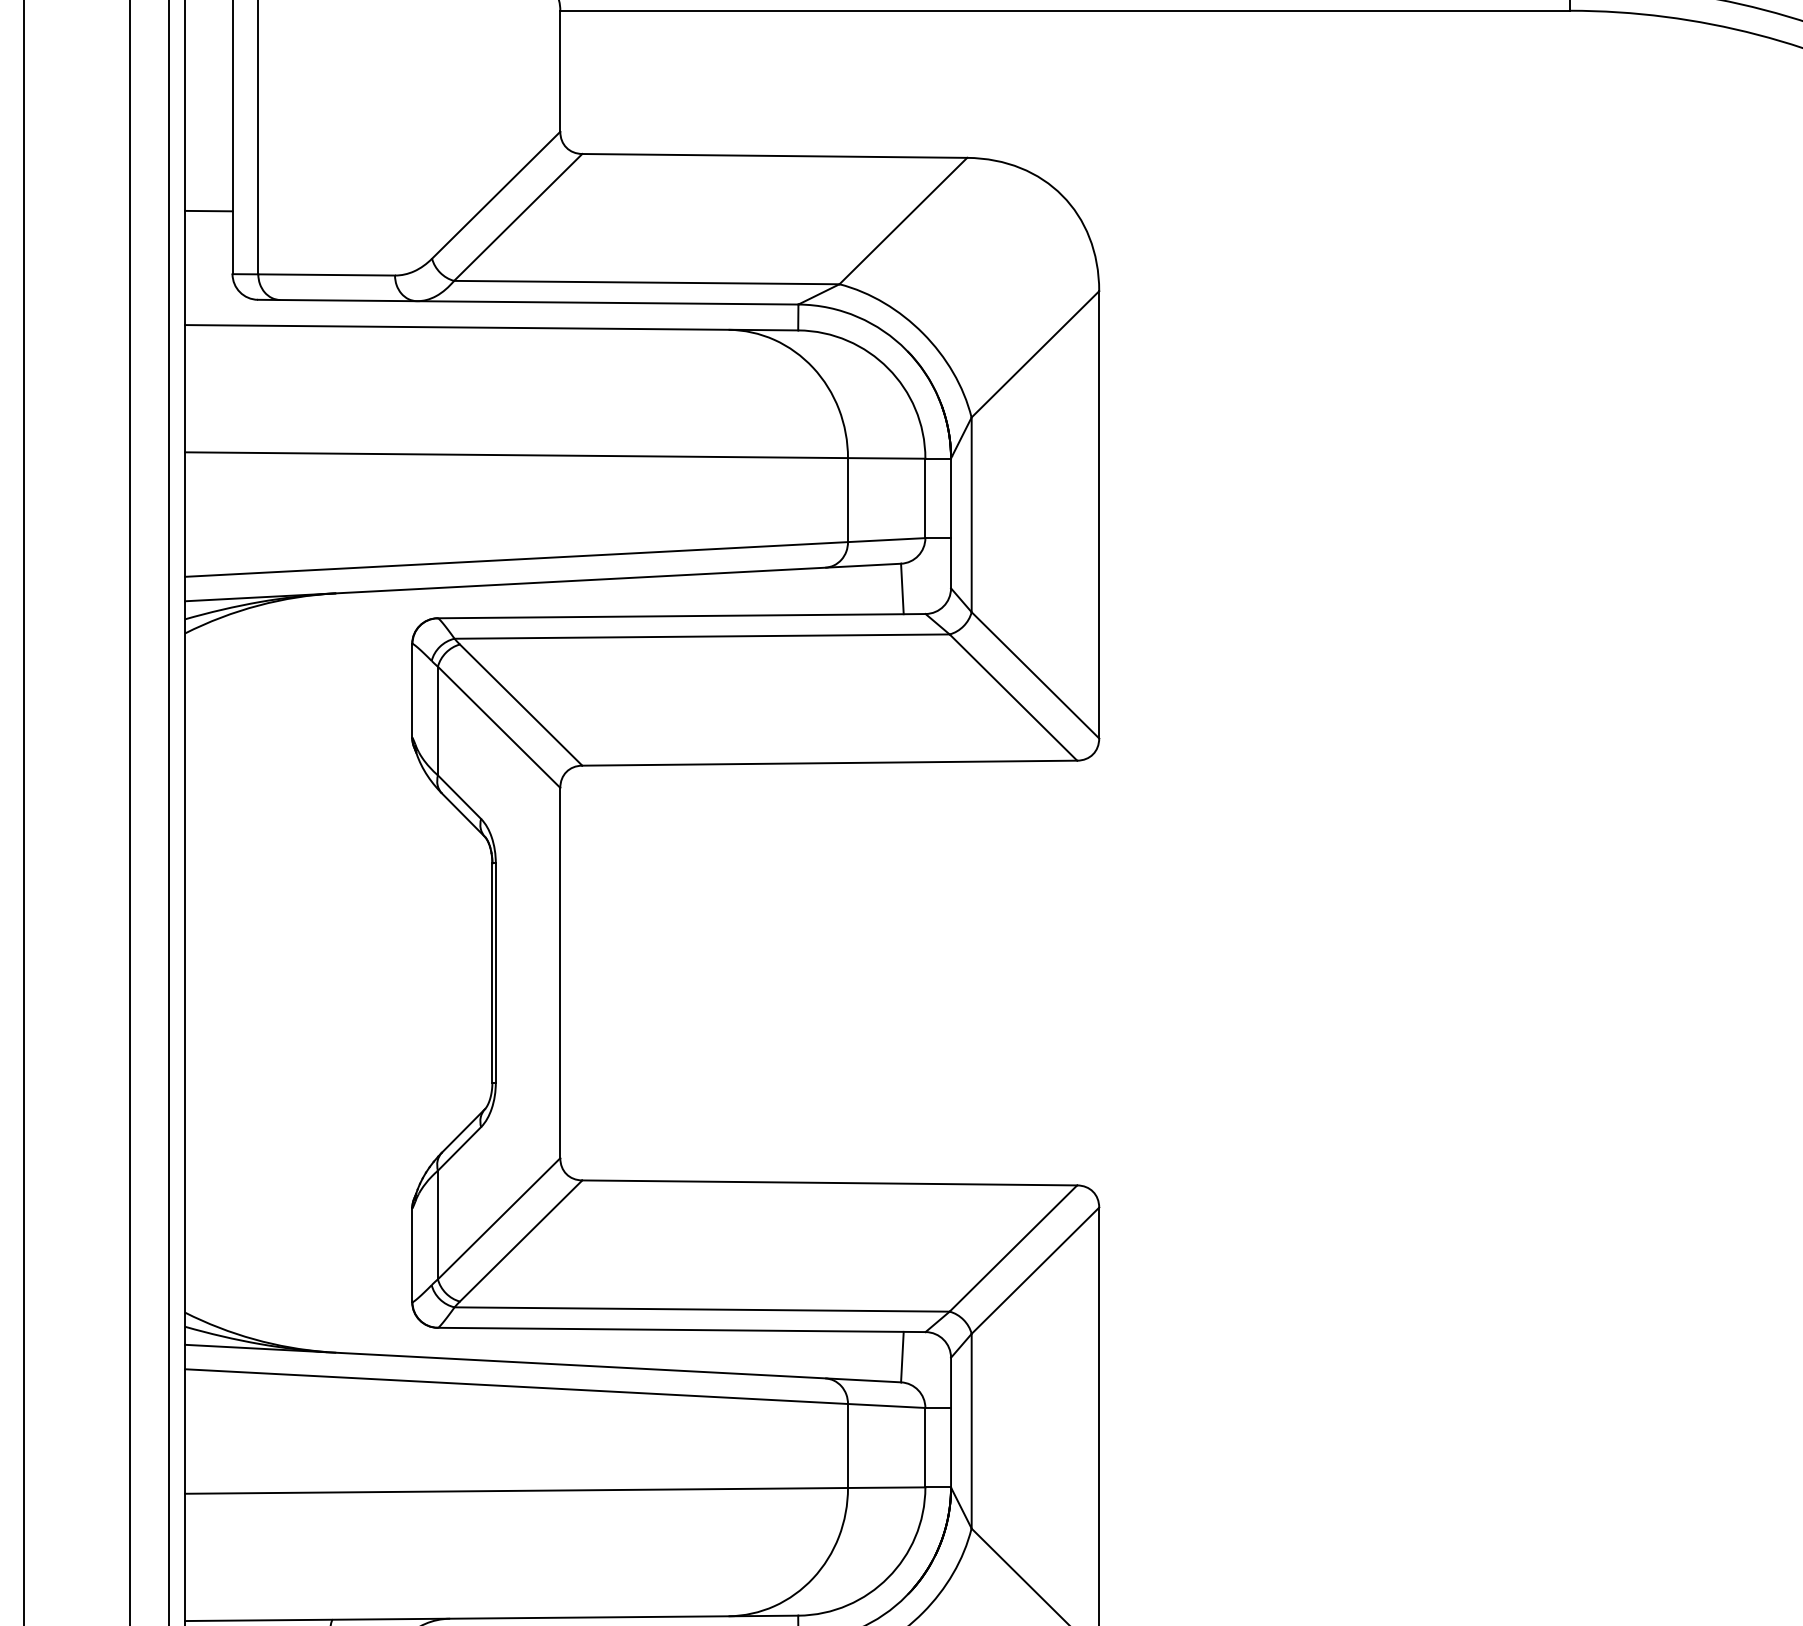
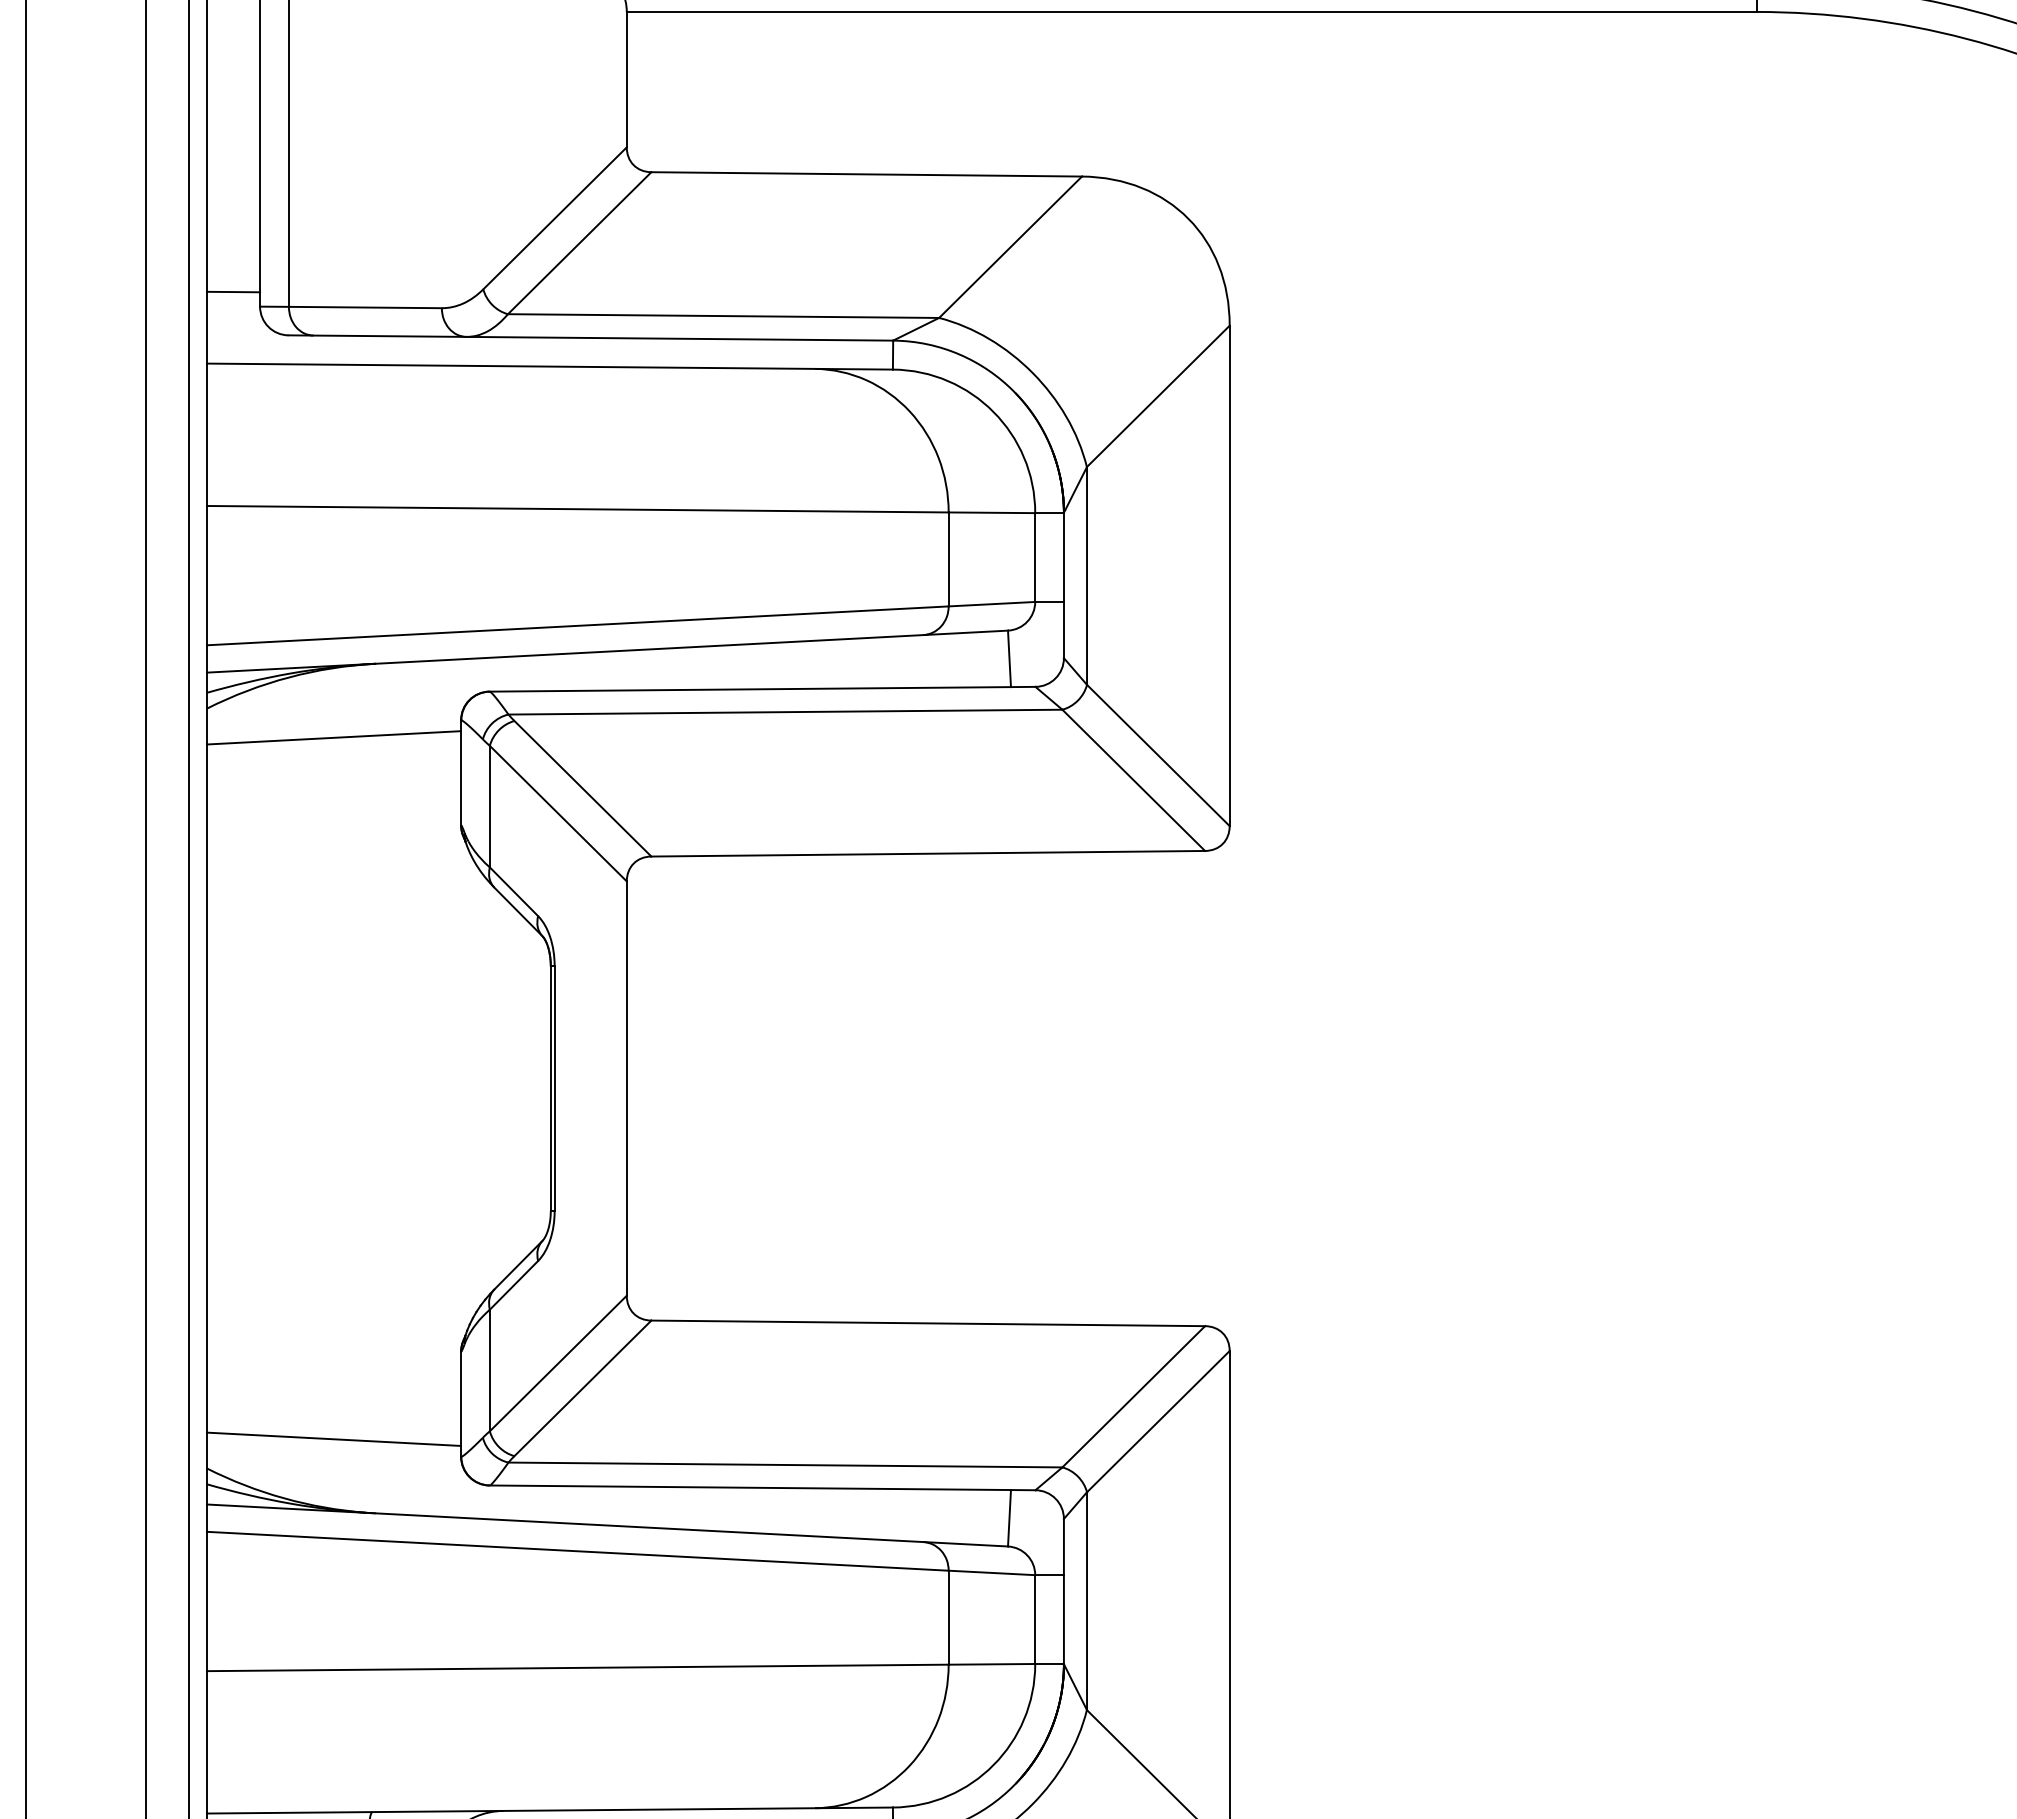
line: (208, 210) -> (233, 291), moved
line: (298, 659) -> (333, 737), added
line: (298, 1286) -> (333, 1439), added

